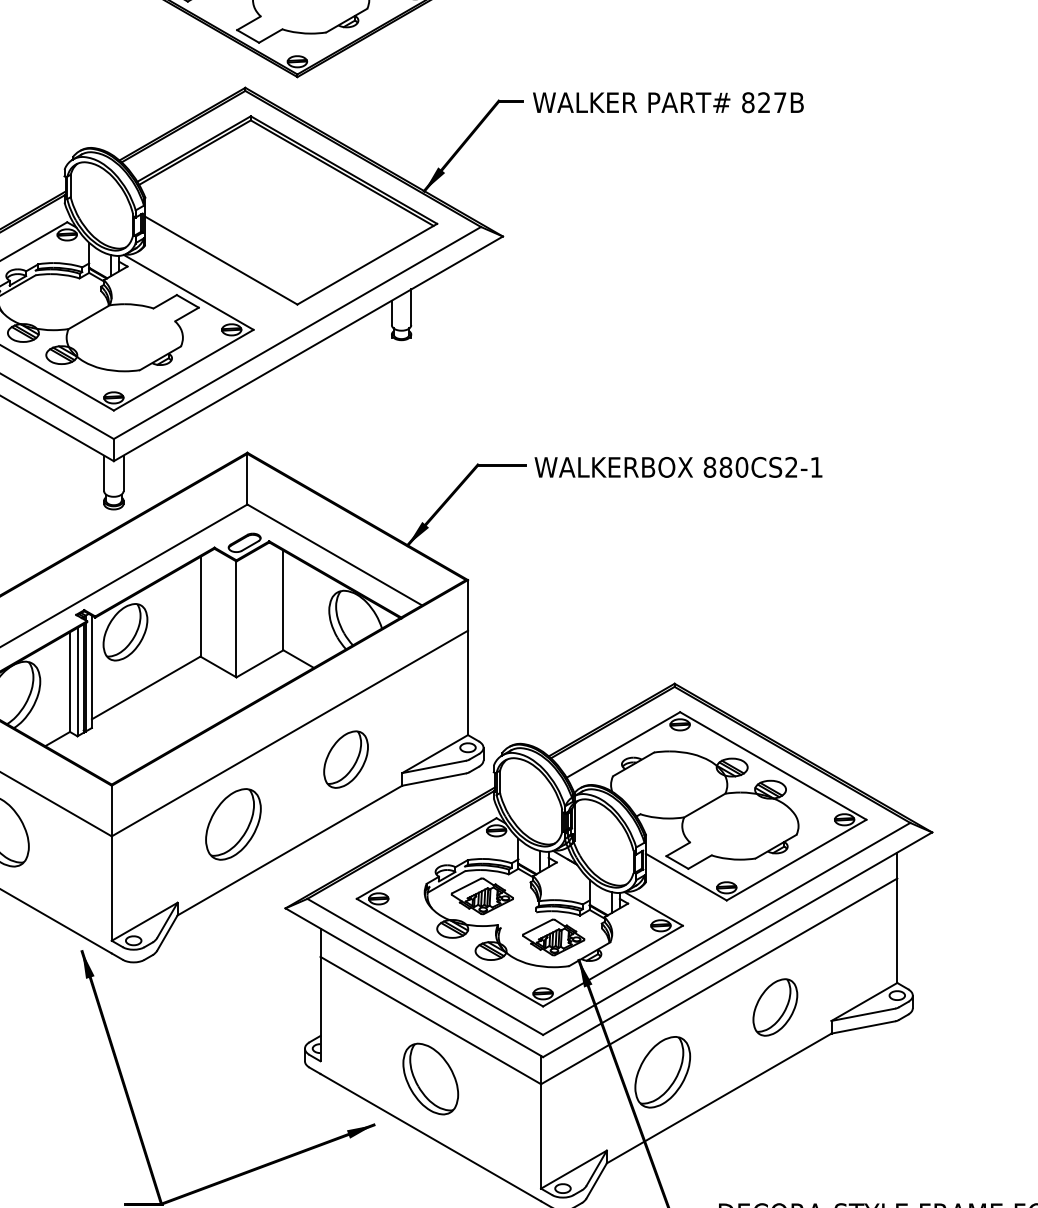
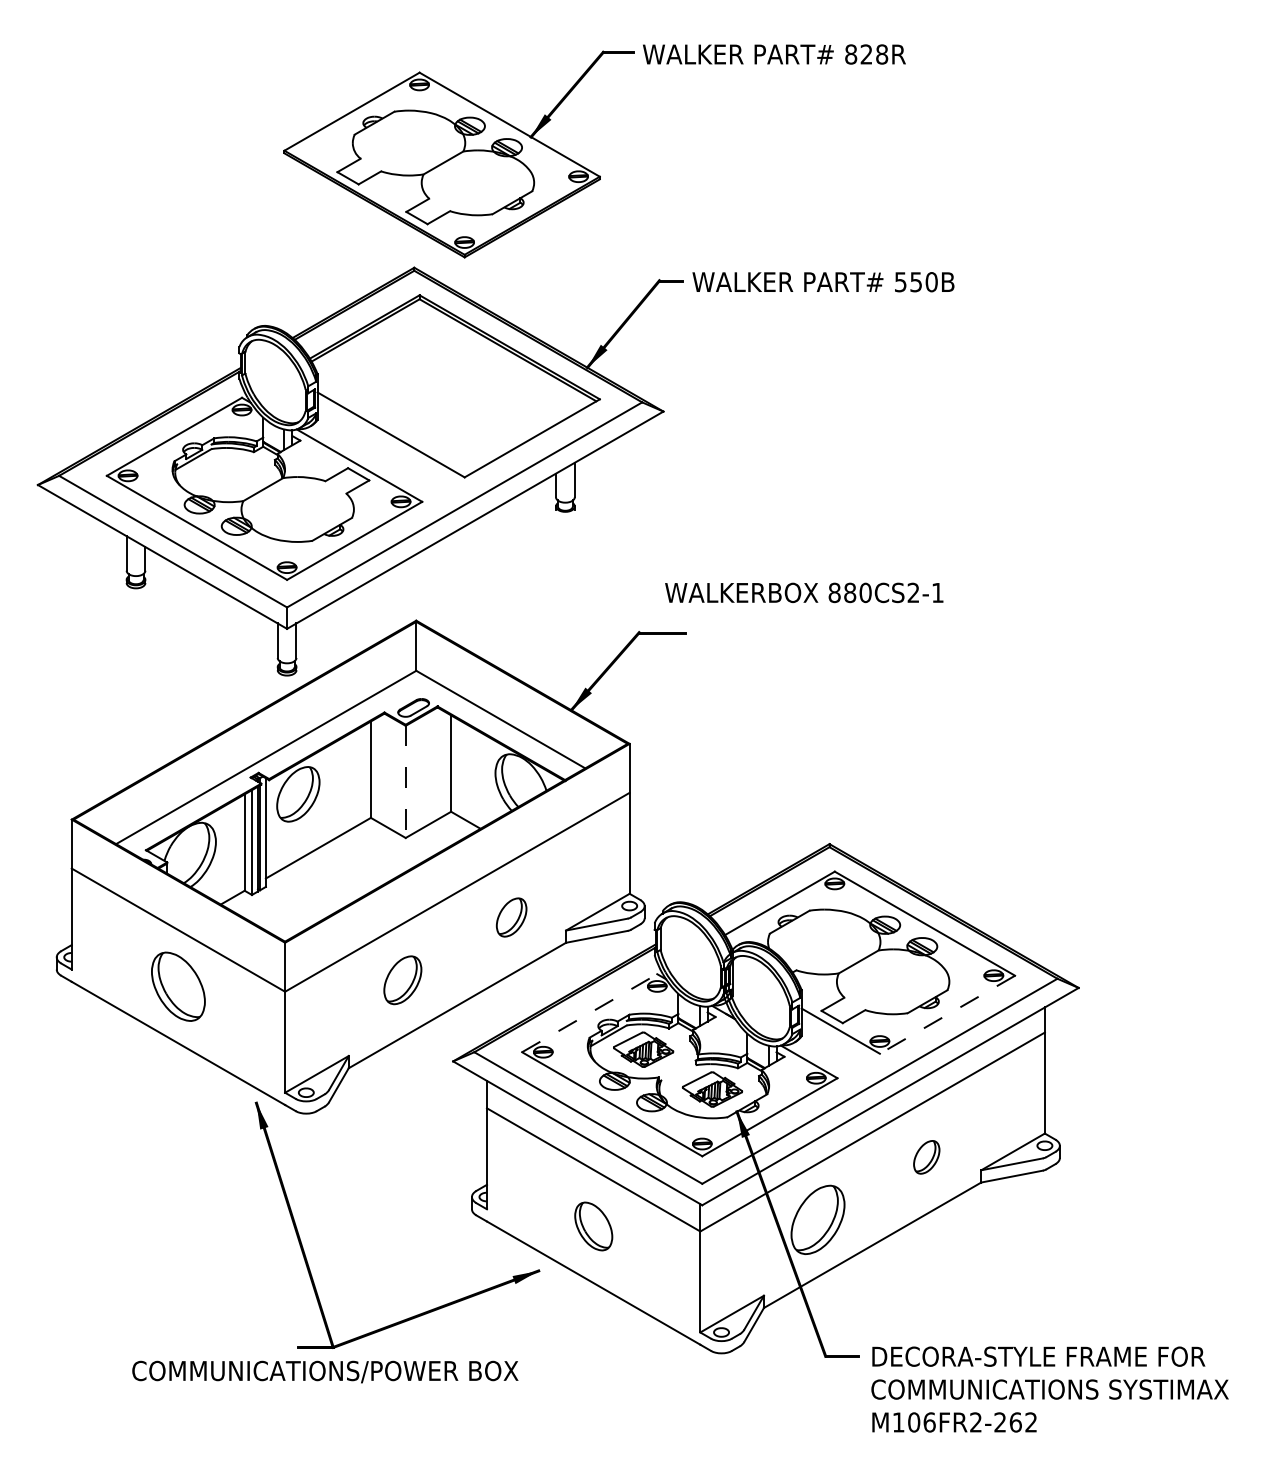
text: (763, 103) -> (915, 282), 827B -> 550B
text: (678, 466) -> (804, 592), moved
line: (236, 618) -> (405, 781), solid -> dashed
part: (345, 759) -> (511, 917), size x0.7
part: (233, 824) -> (402, 980), size x0.7
line: (427, 857) -> (590, 1012), solid -> dashed
line: (796, 859) -> (947, 1014), solid -> dashed
part: (774, 1007) -> (926, 1157), size x0.6
part: (430, 1079) -> (593, 1226), size x0.7

